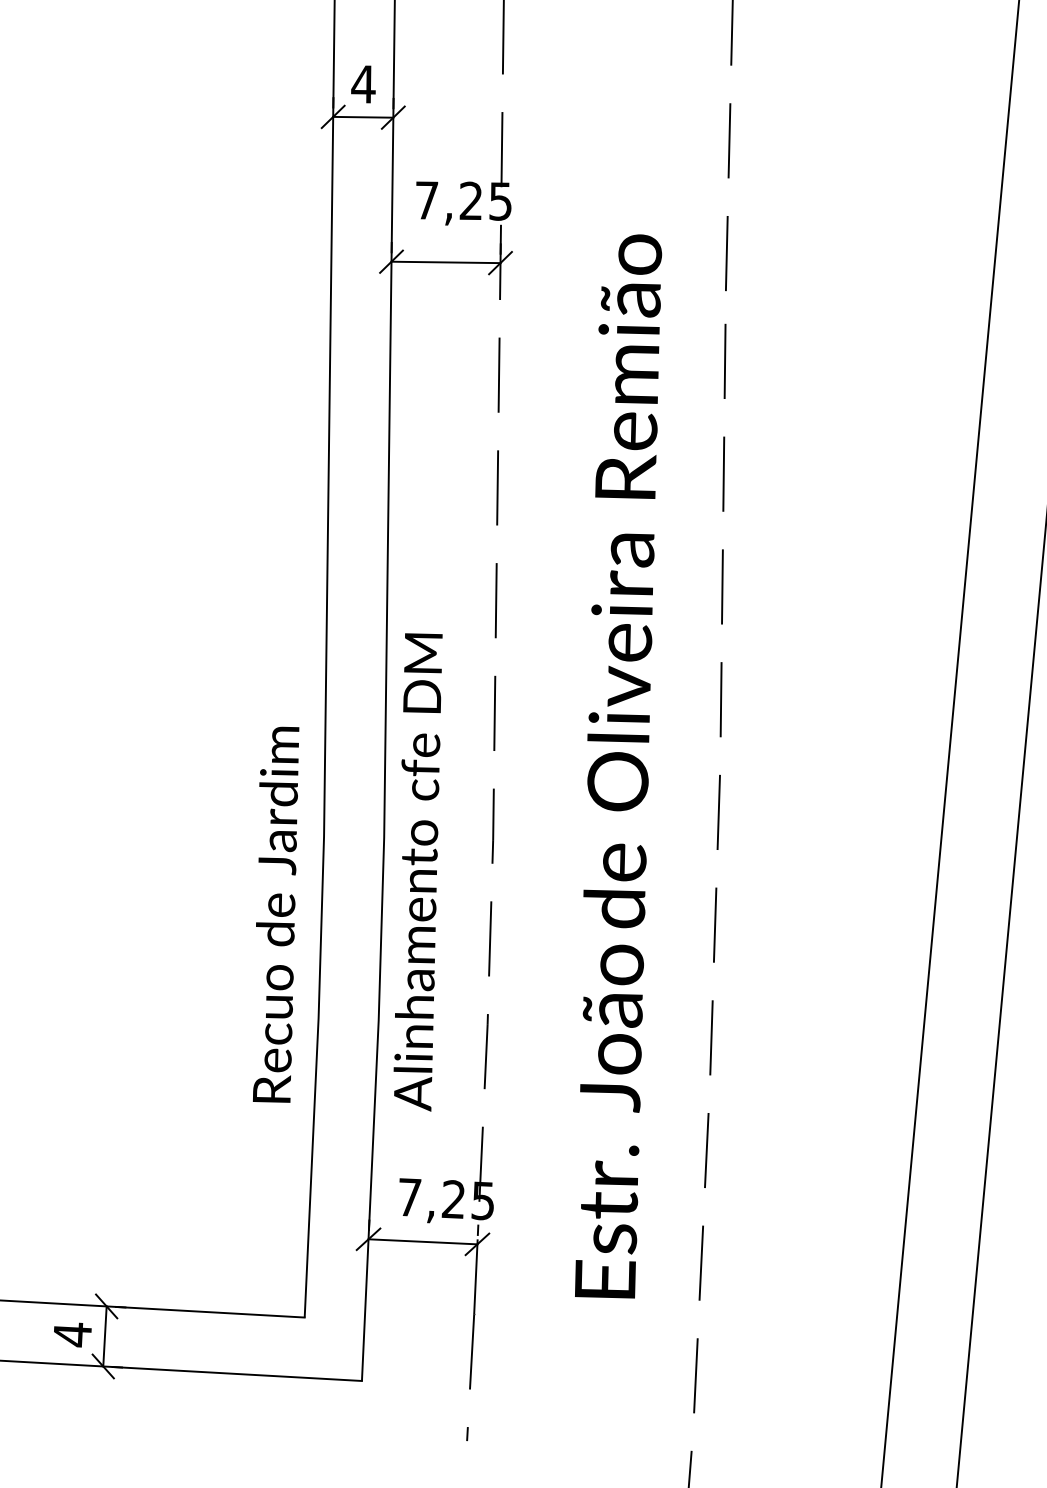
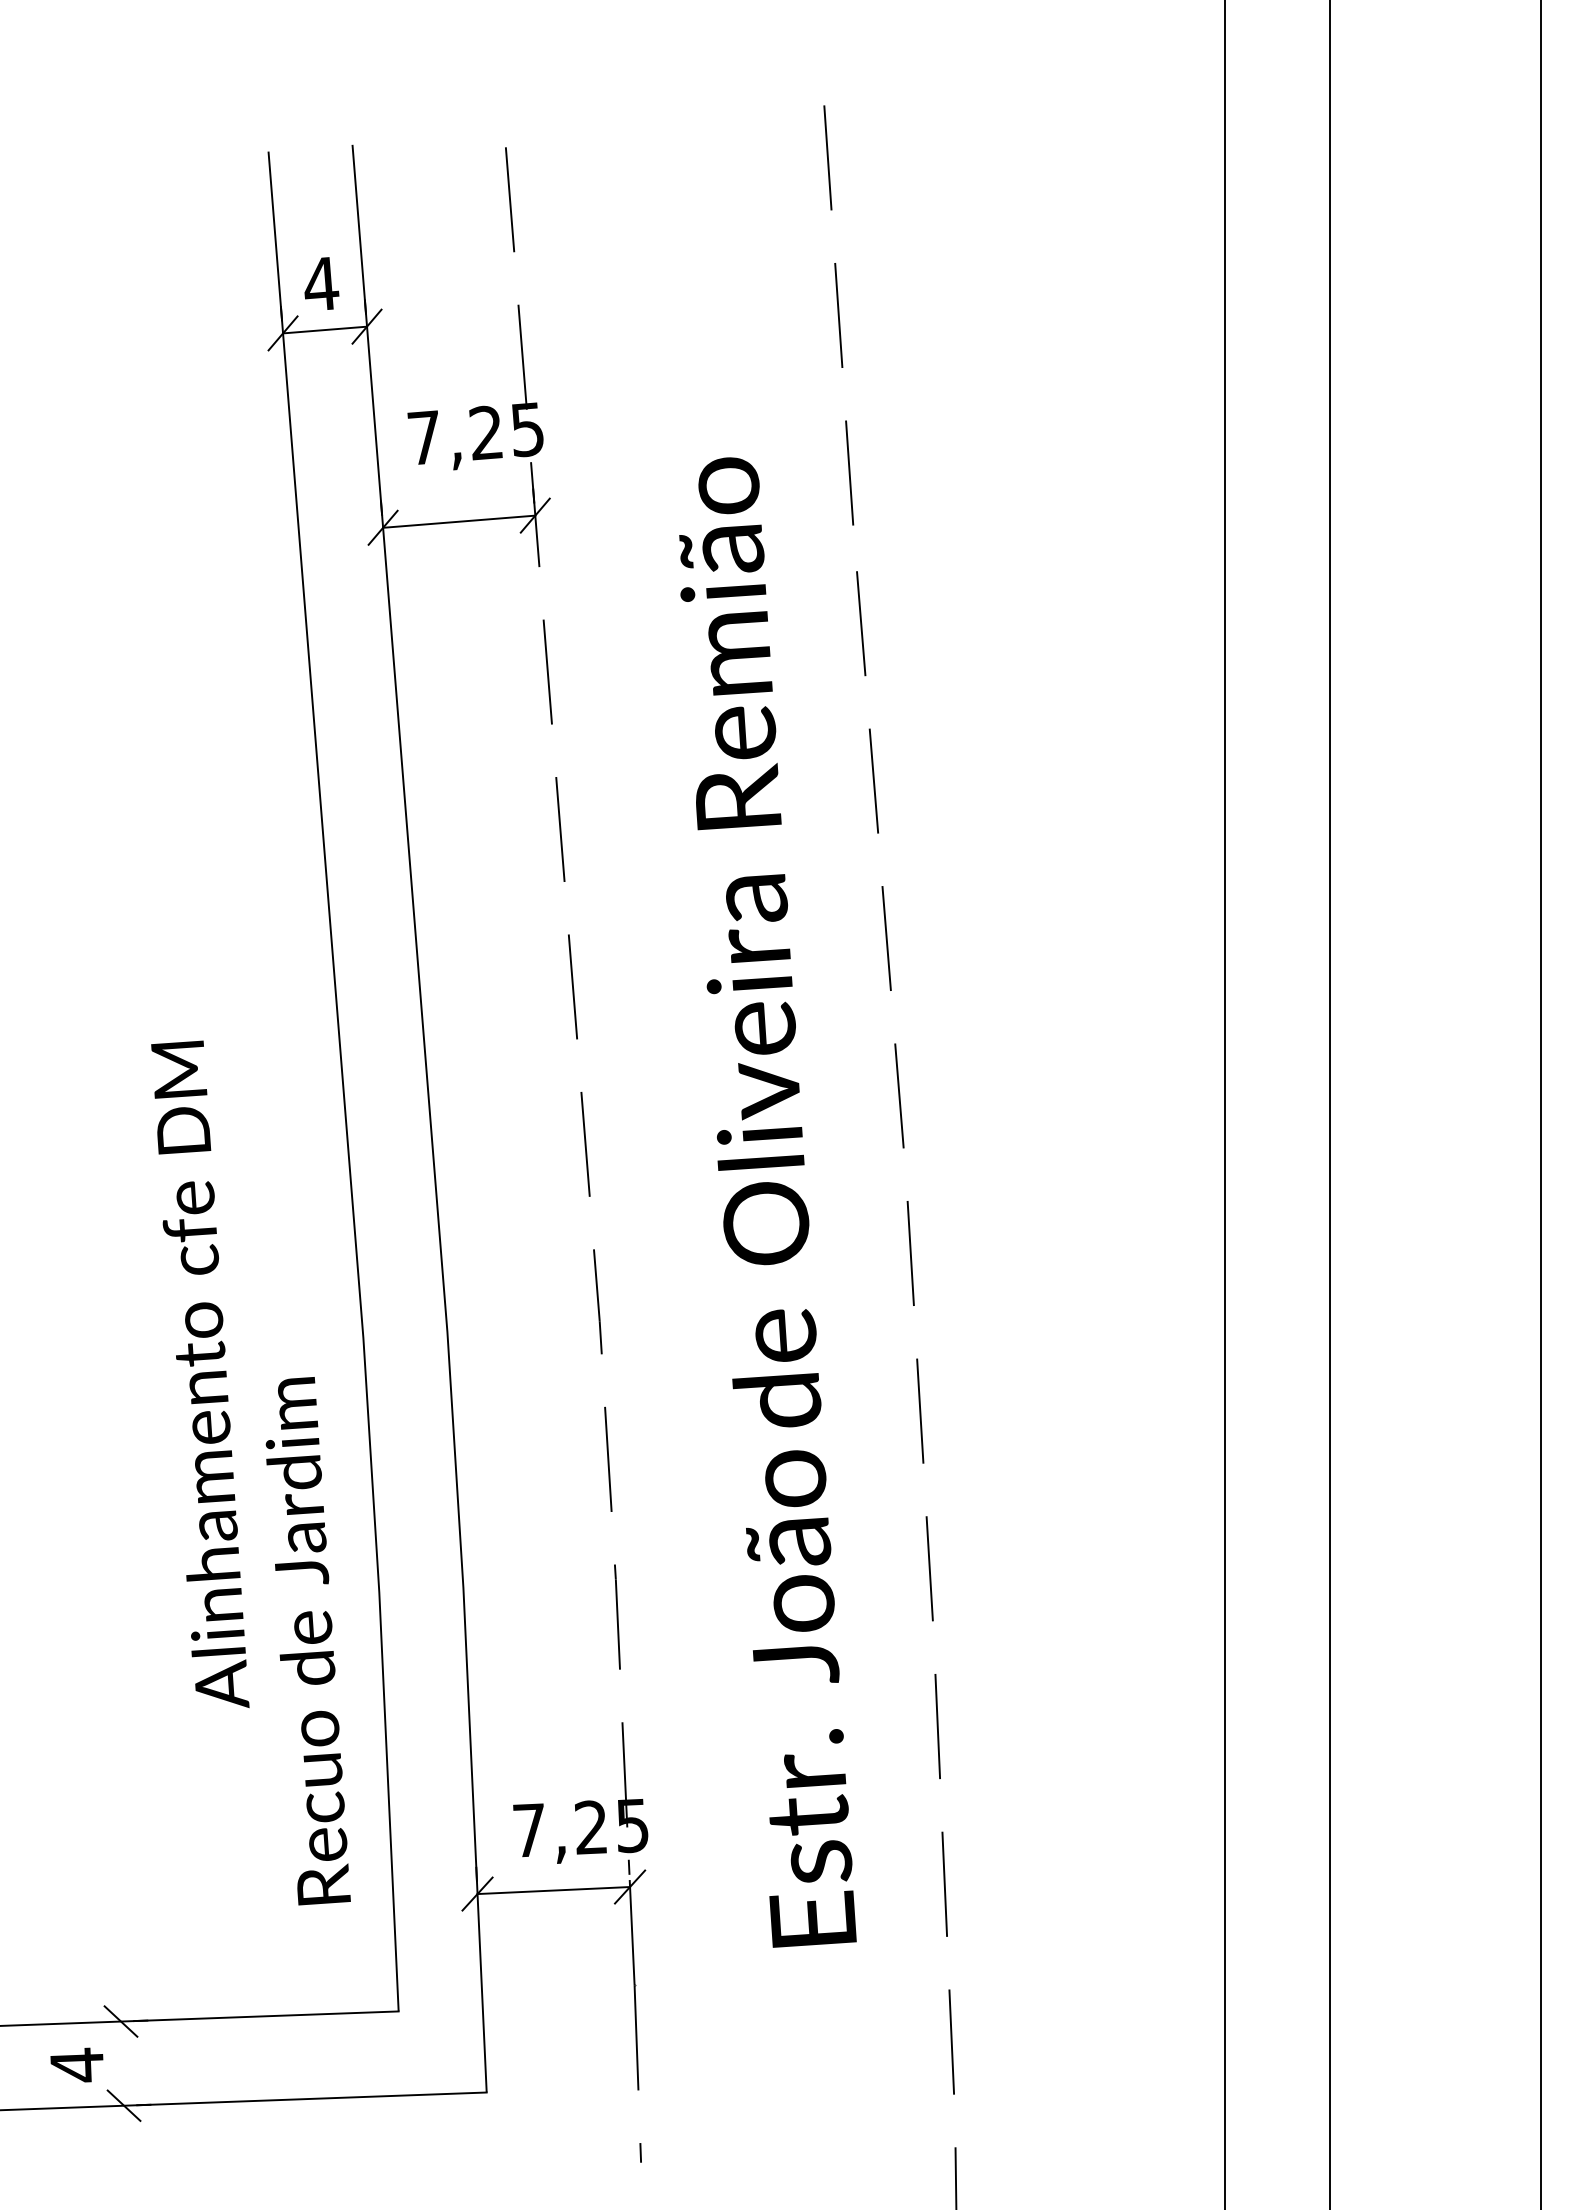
text: (418, 871) -> (200, 1374), moved
text: (276, 914) -> (307, 1641), moved
line: (104, 1336) -> (122, 2063), removed

